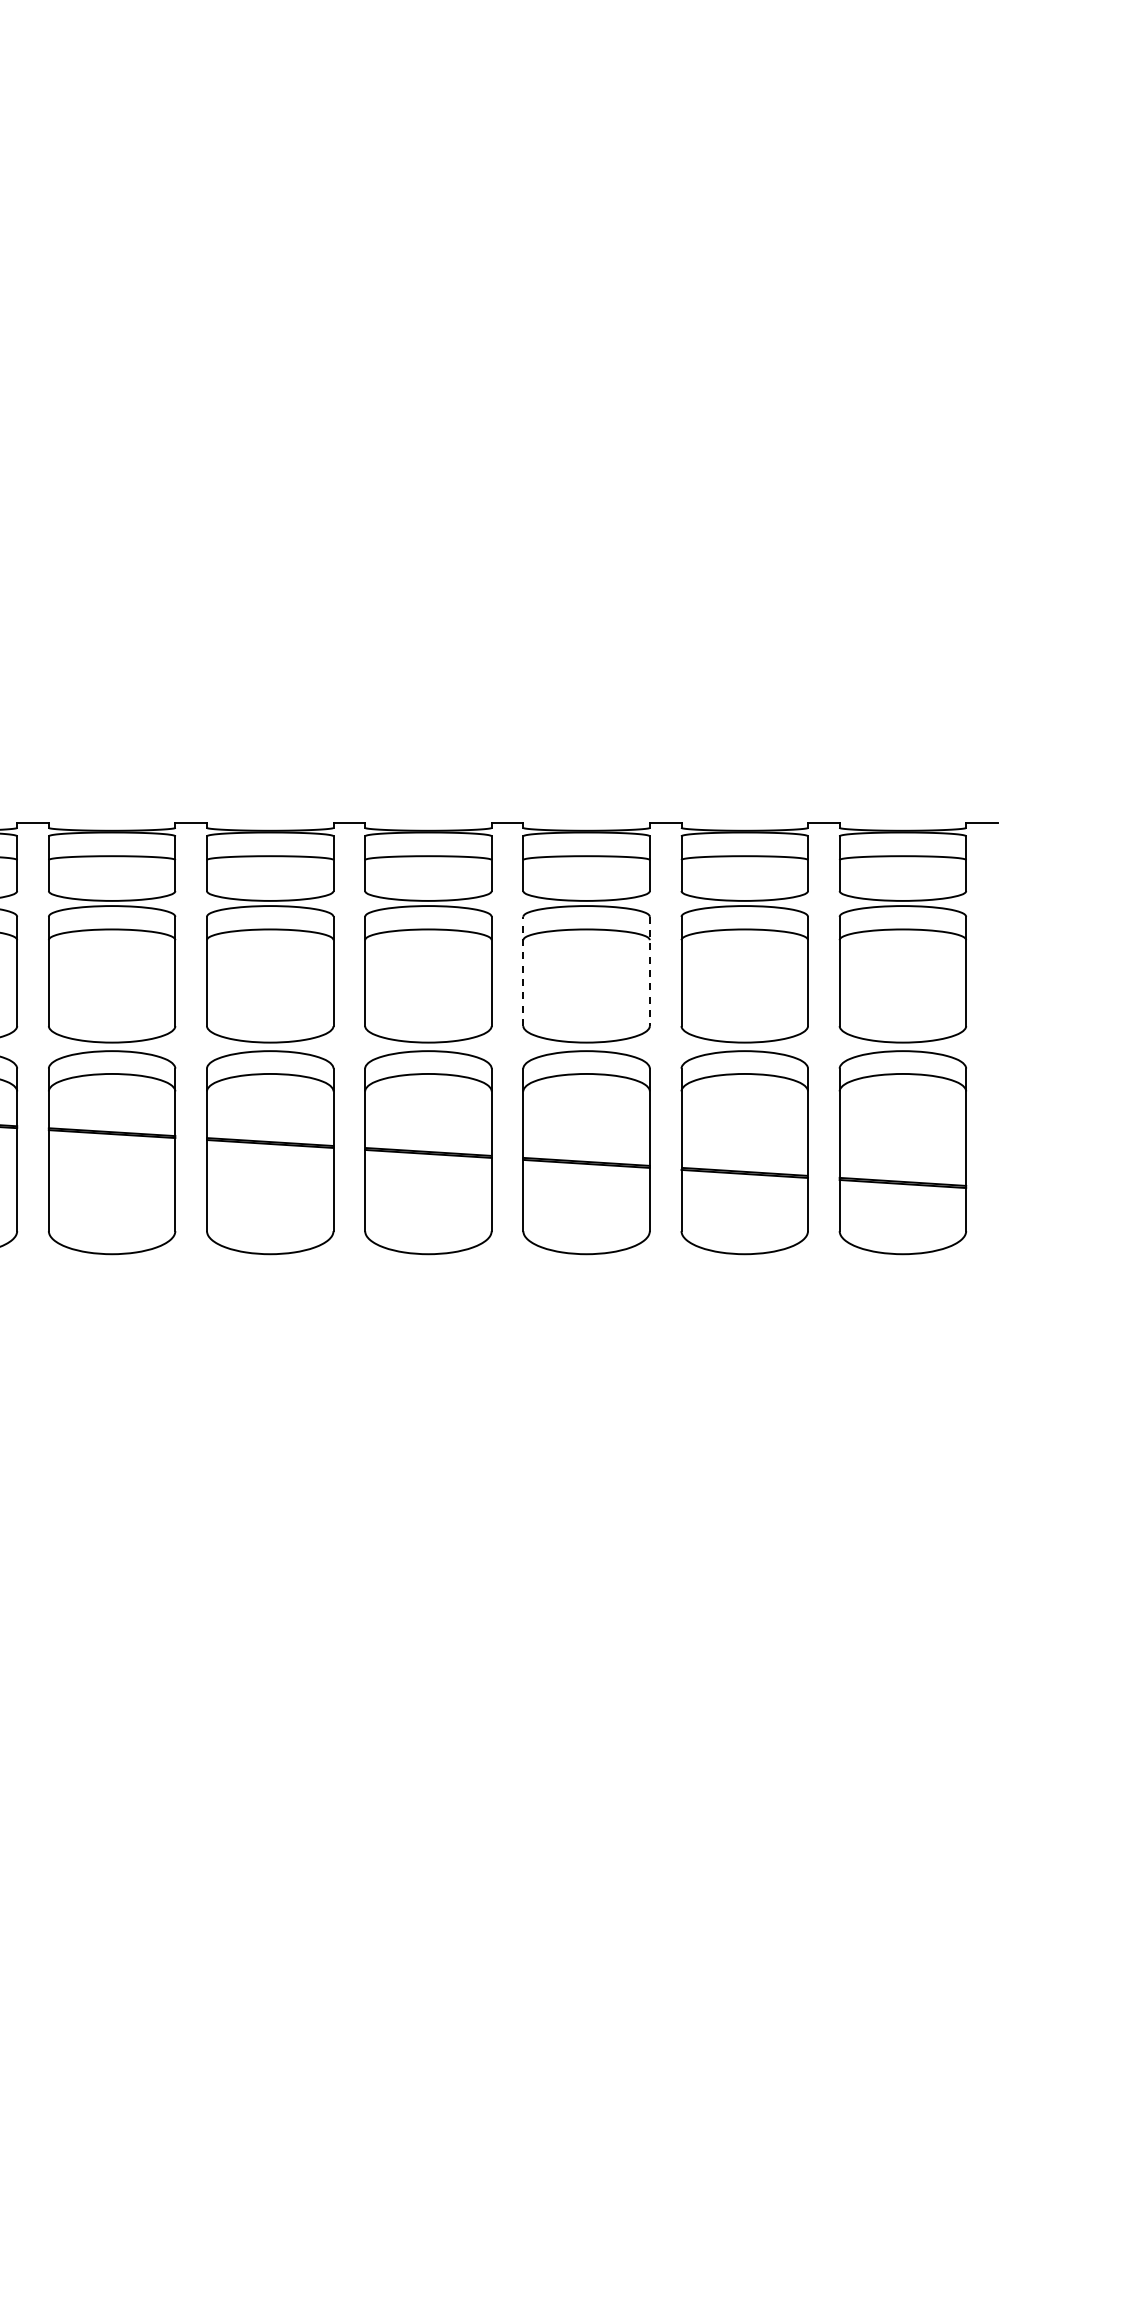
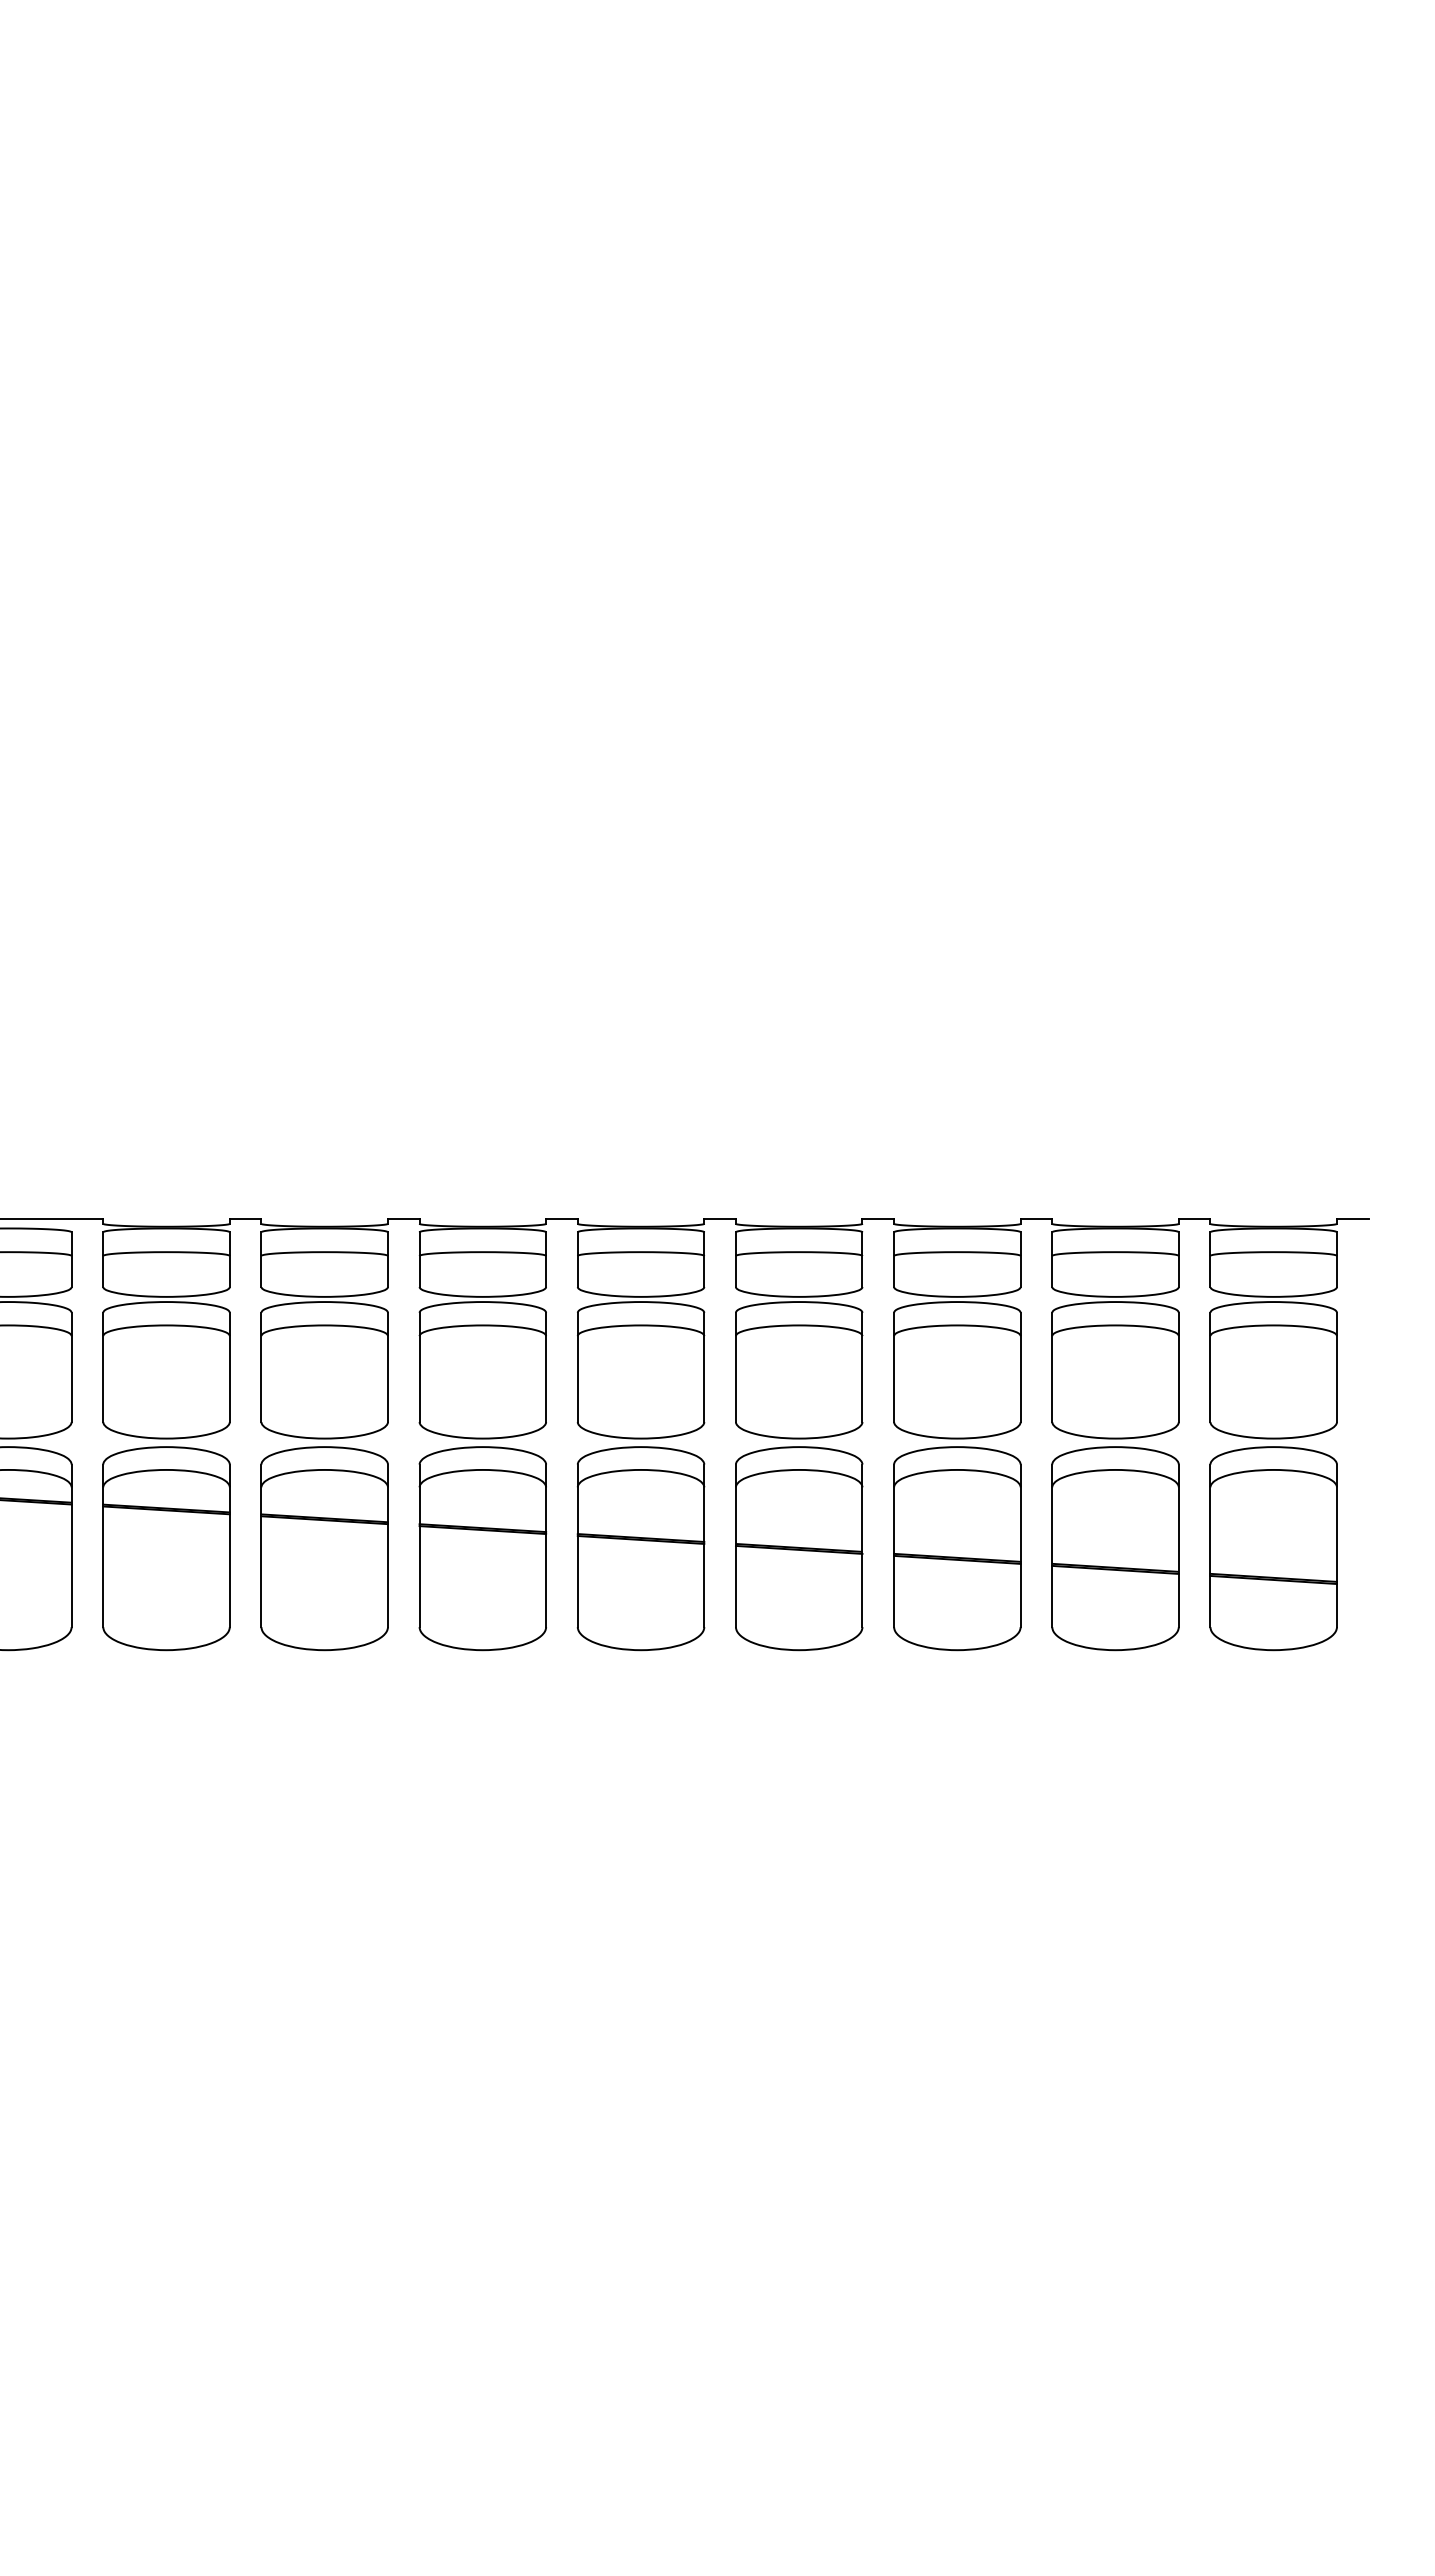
line: (523, 971) -> (894, 1367), dashed -> solid
line: (649, 971) -> (1020, 1367), dashed -> solid

